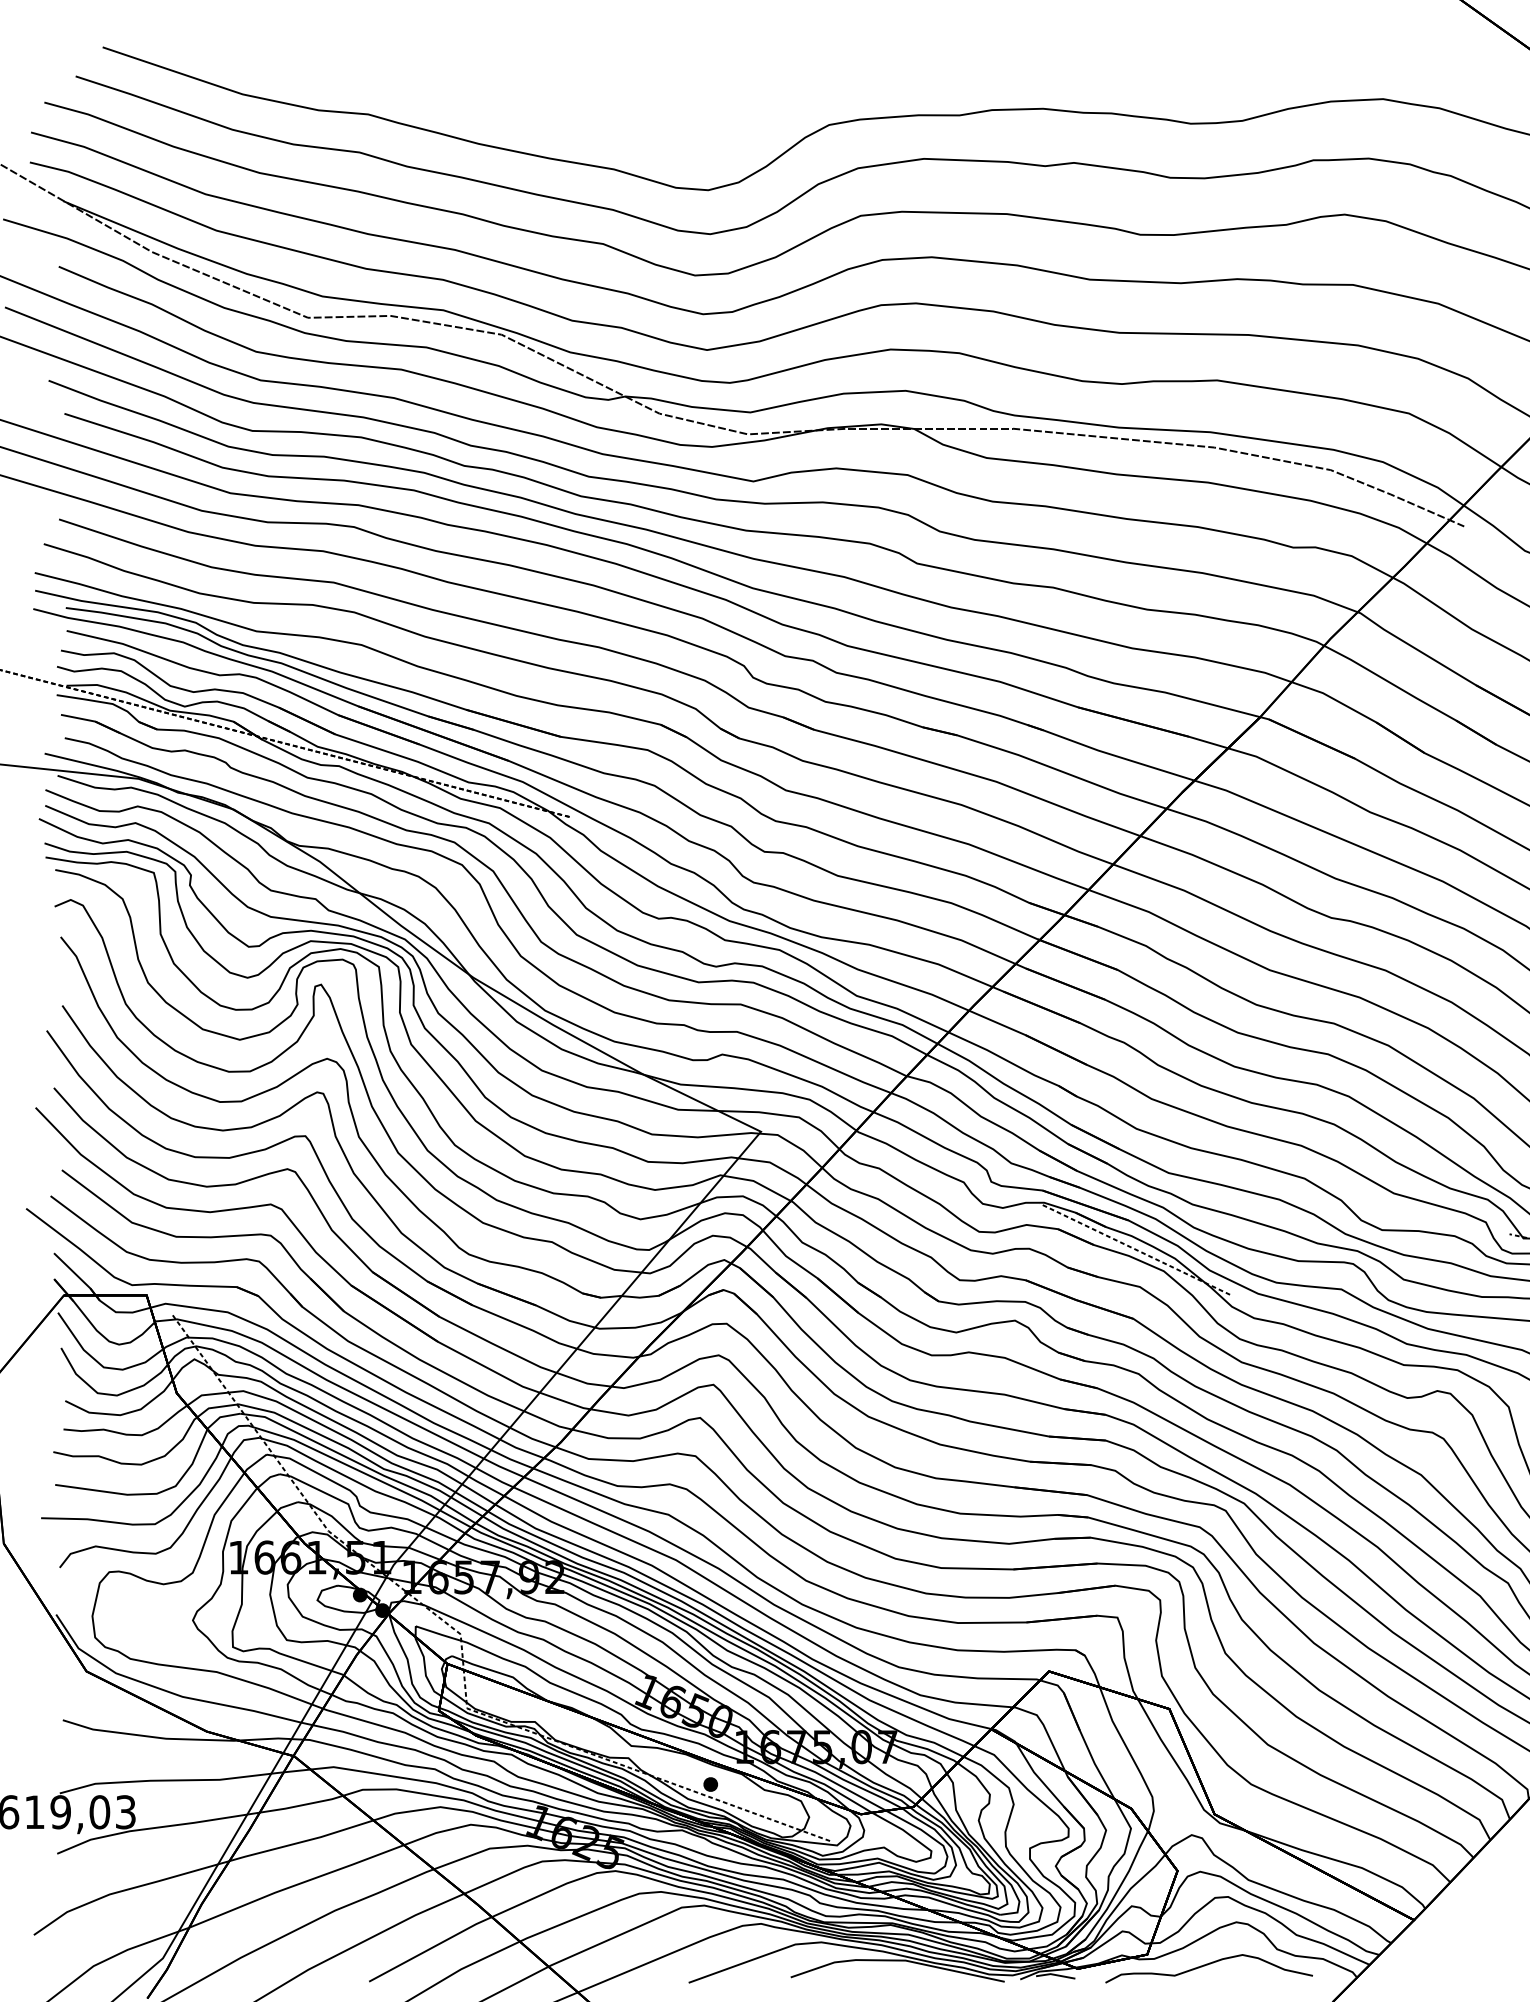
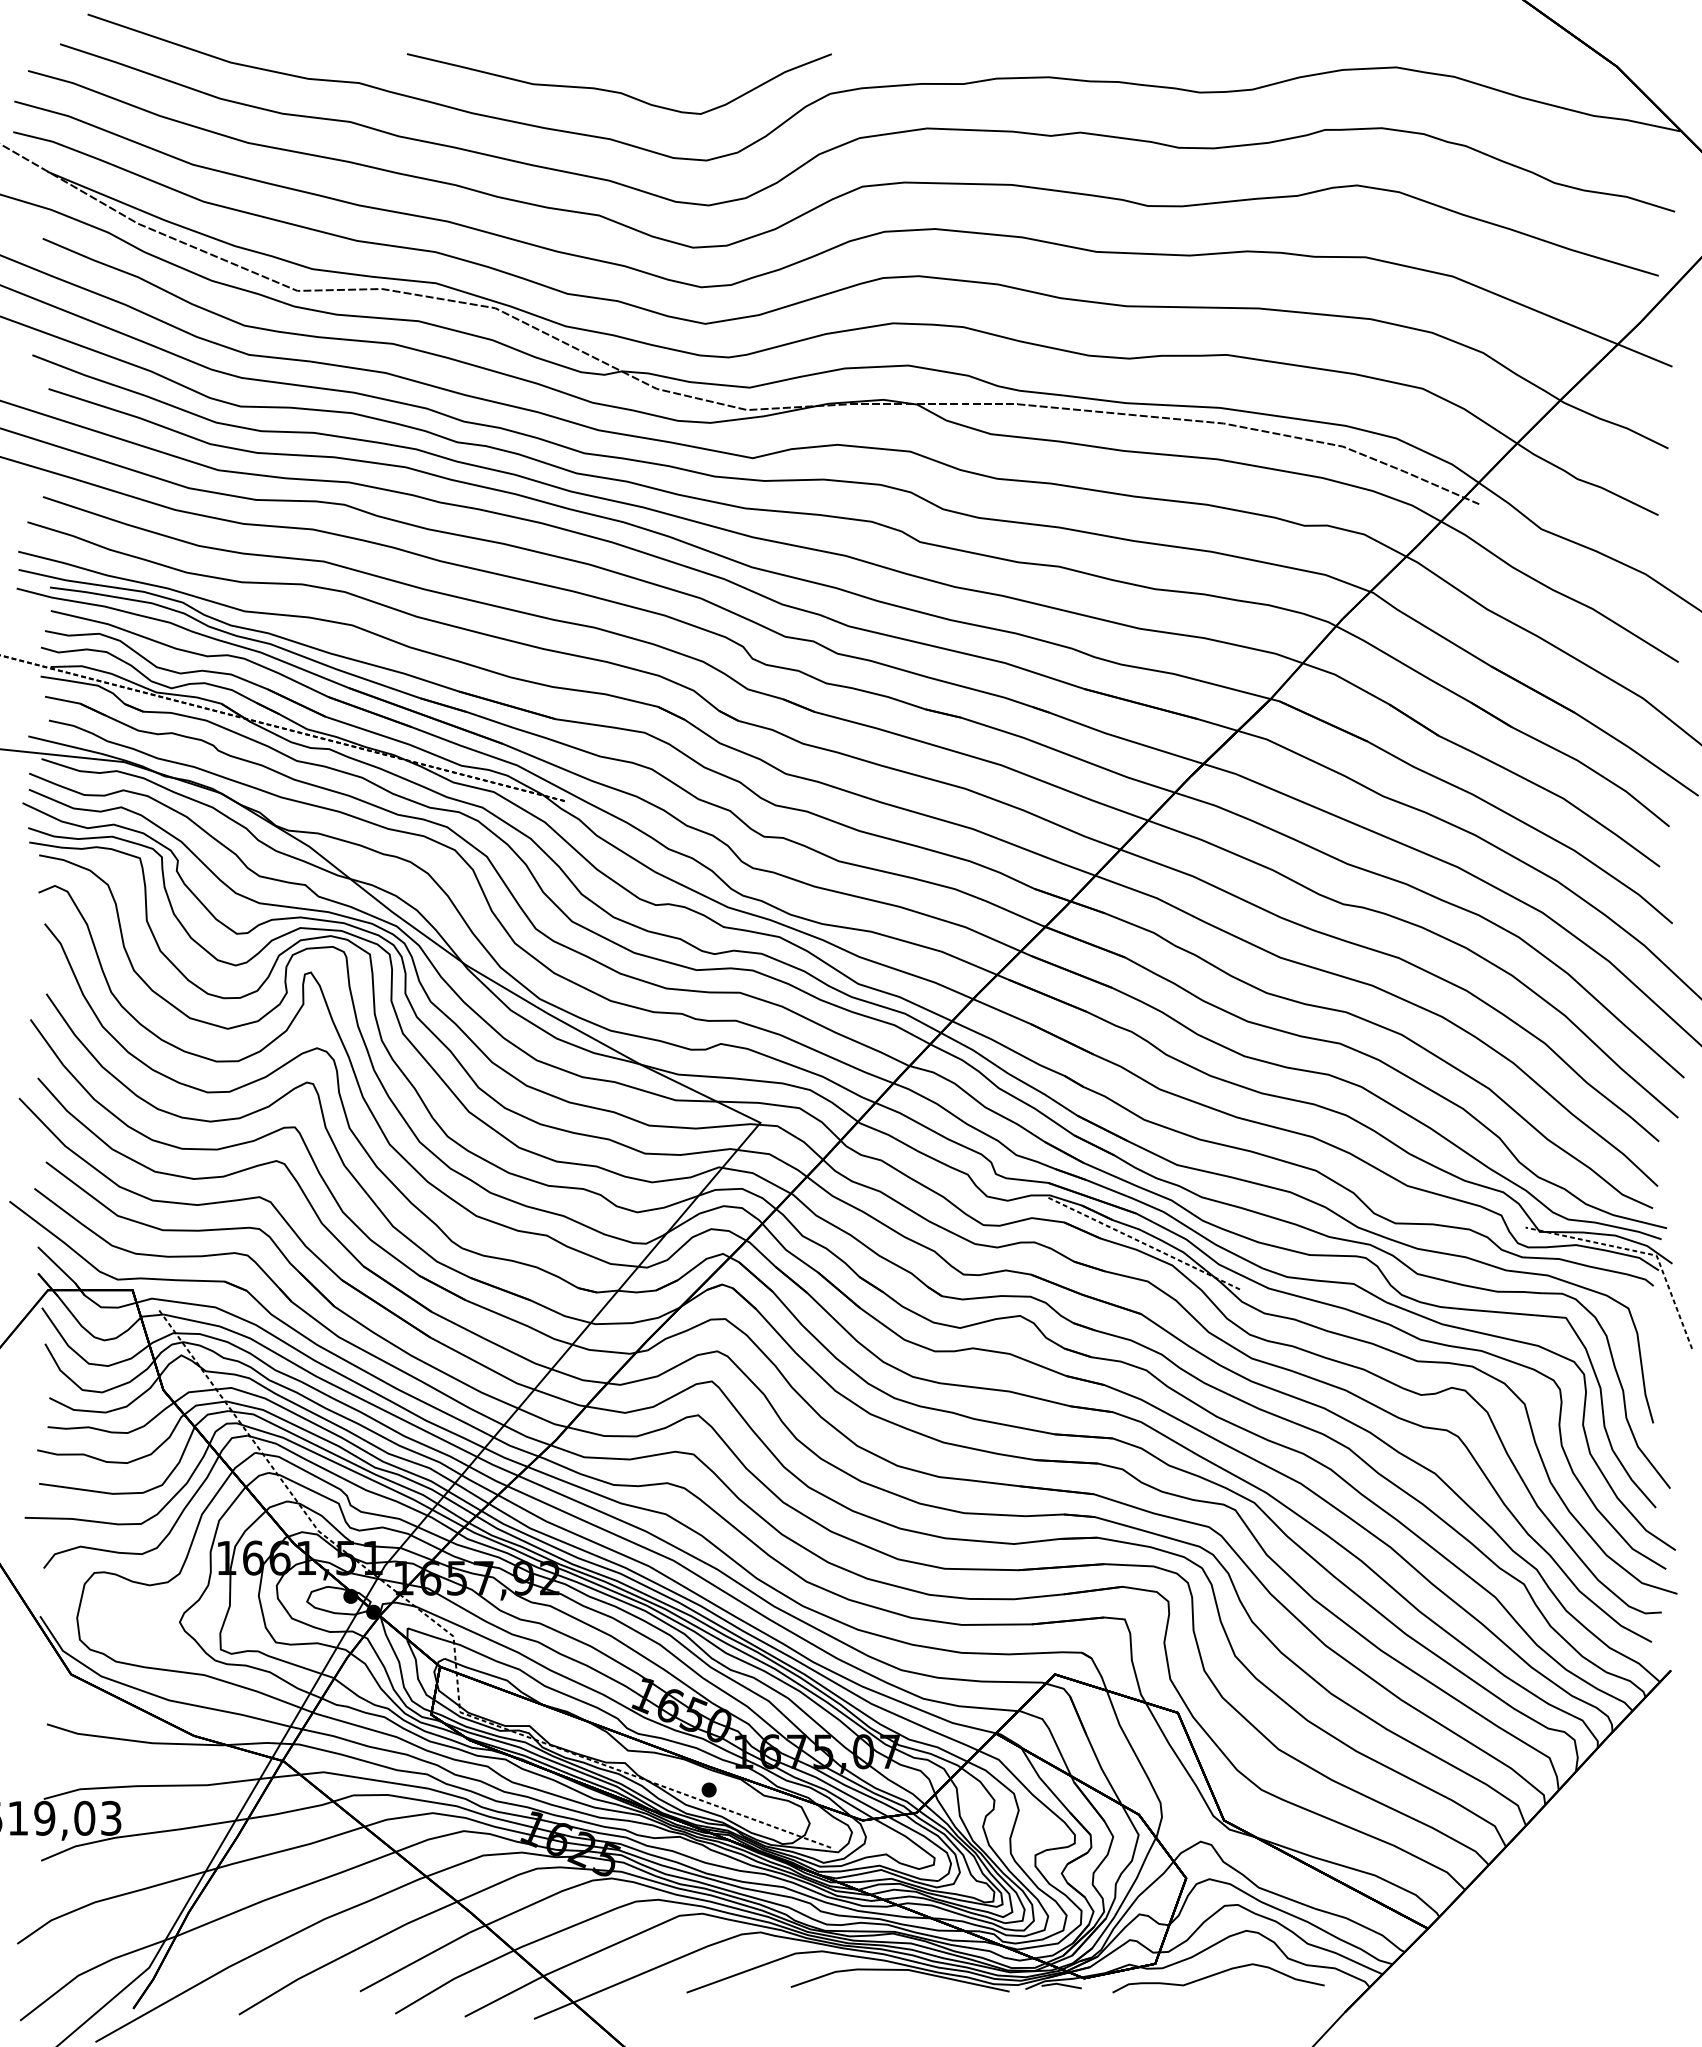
curve: (622, 122) -> (618, 91), added

